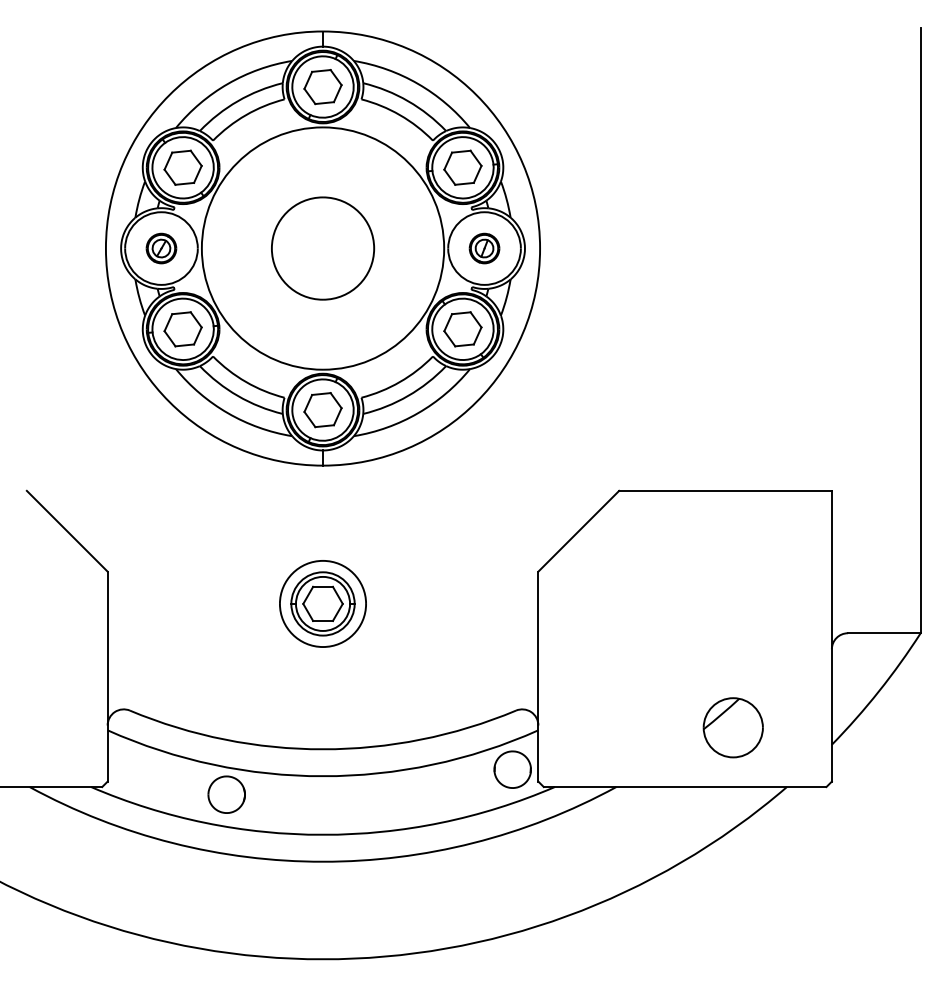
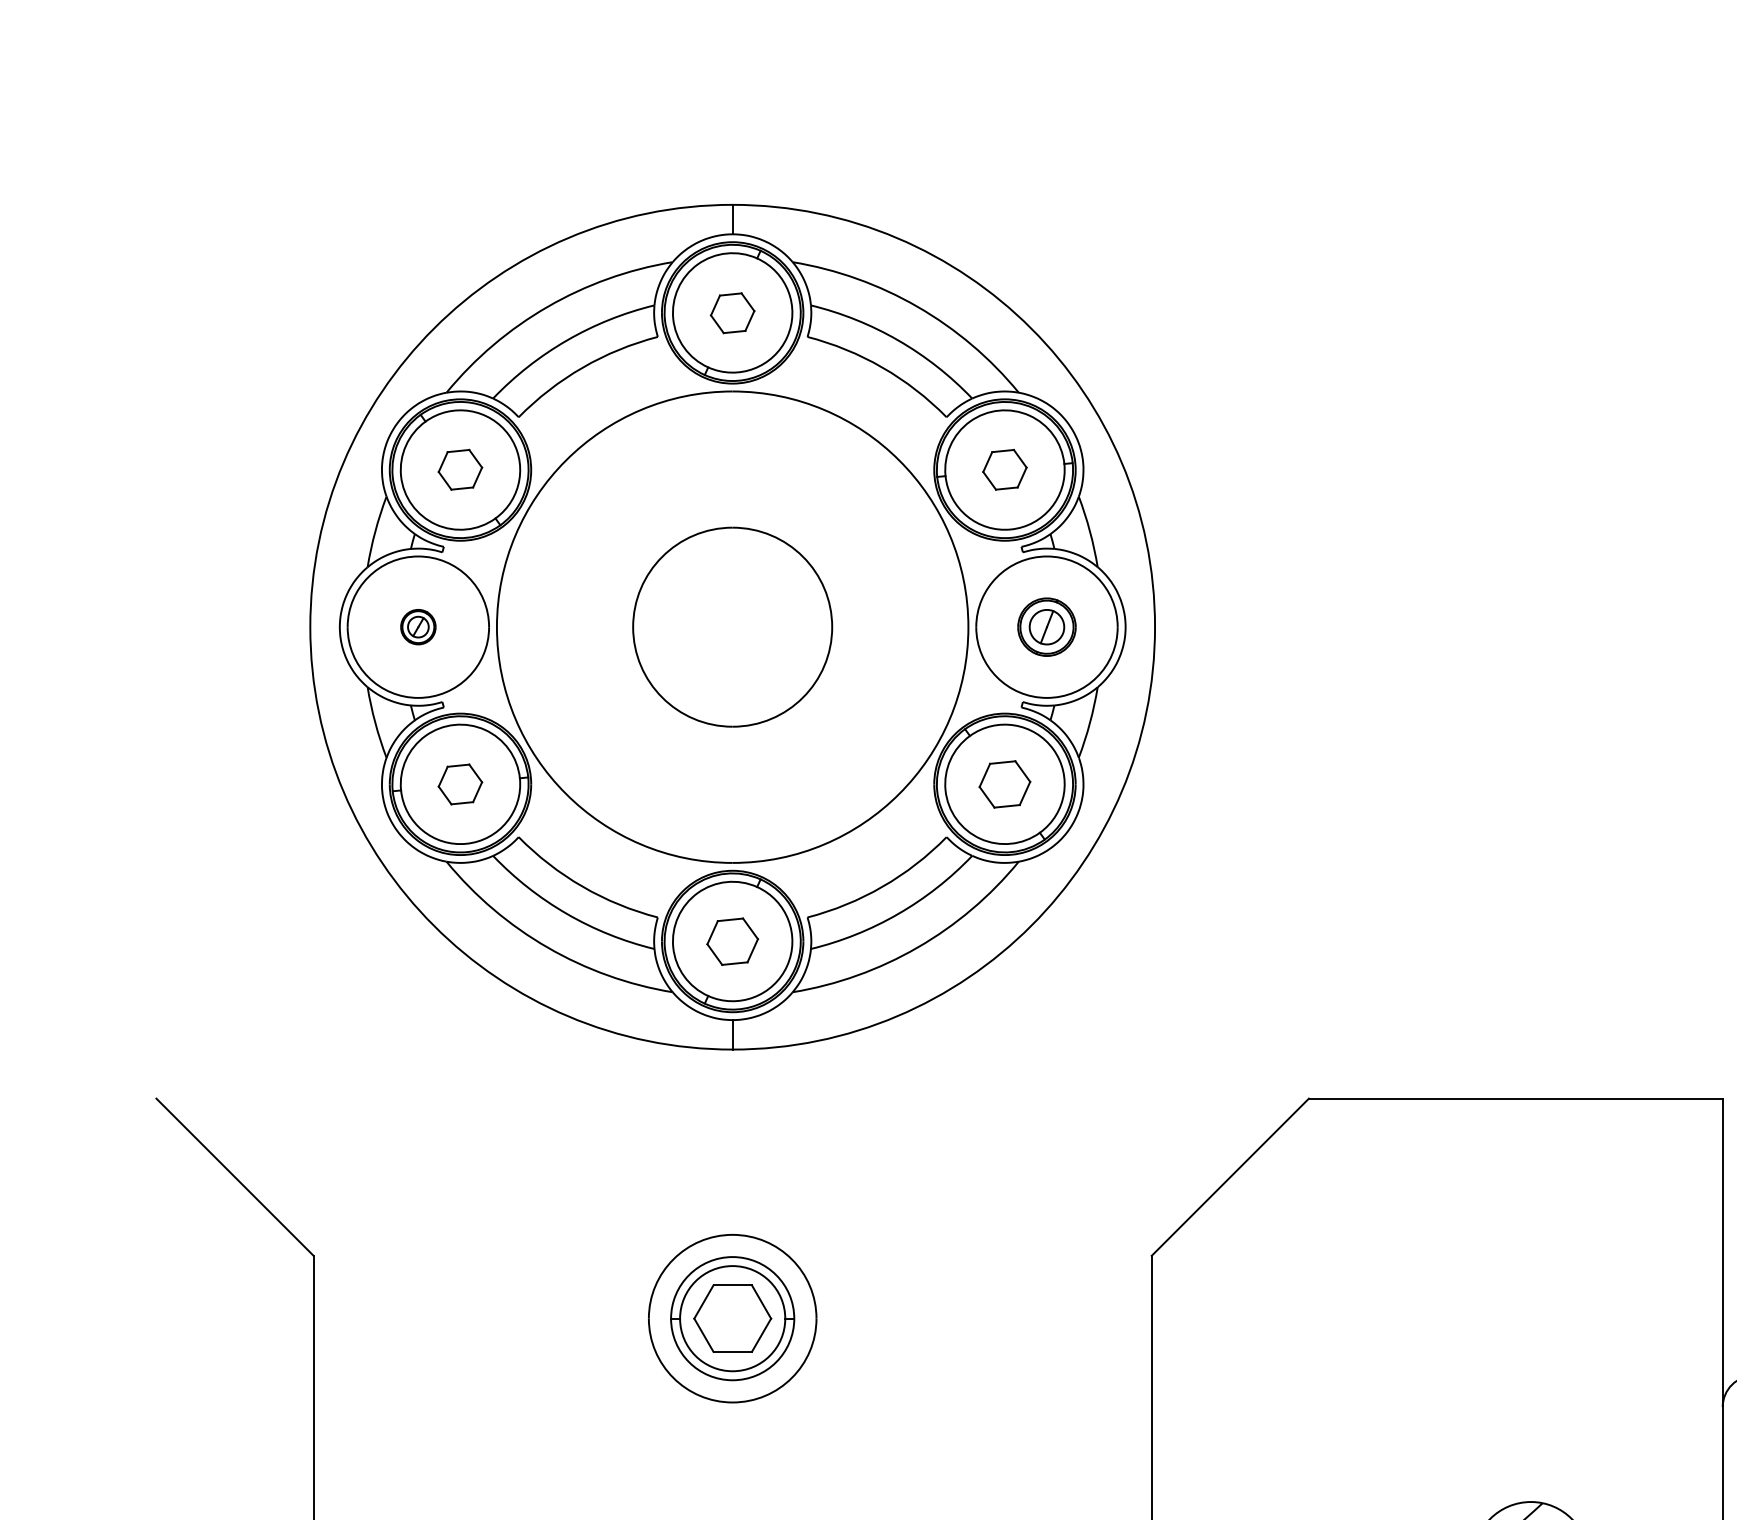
part: (322, 87) -> (731, 313), size x0.6
part: (182, 167) -> (459, 469), size x0.6
part: (462, 167) -> (1004, 469), size x0.6
part: (161, 248) -> (418, 627), size x0.6
part: (182, 329) -> (459, 784), size x0.6
part: (462, 329) -> (1004, 784), size x0.7
part: (322, 410) -> (731, 942), size x0.7

